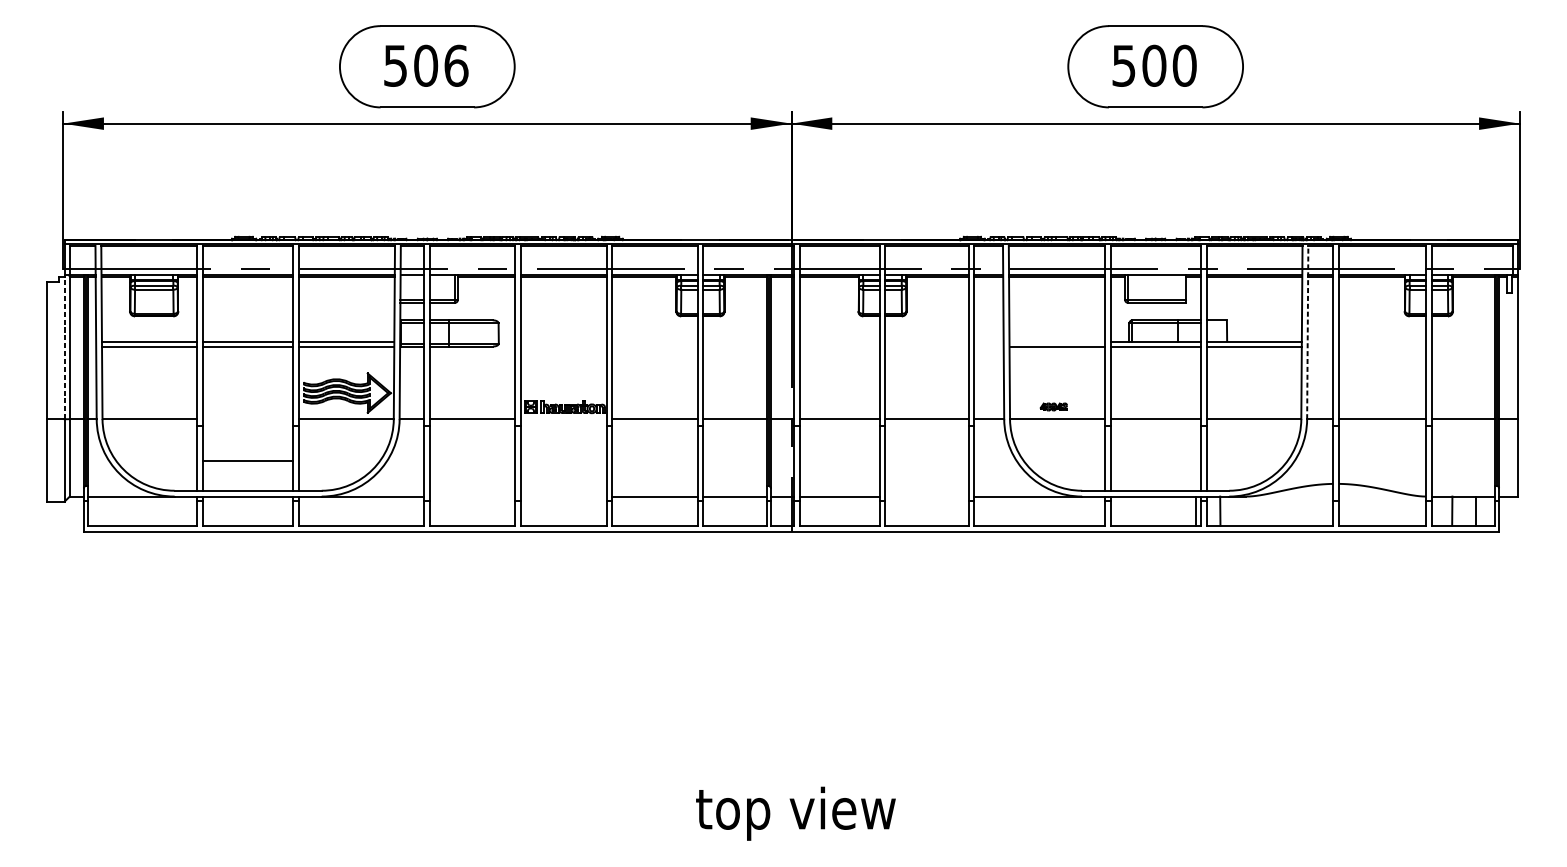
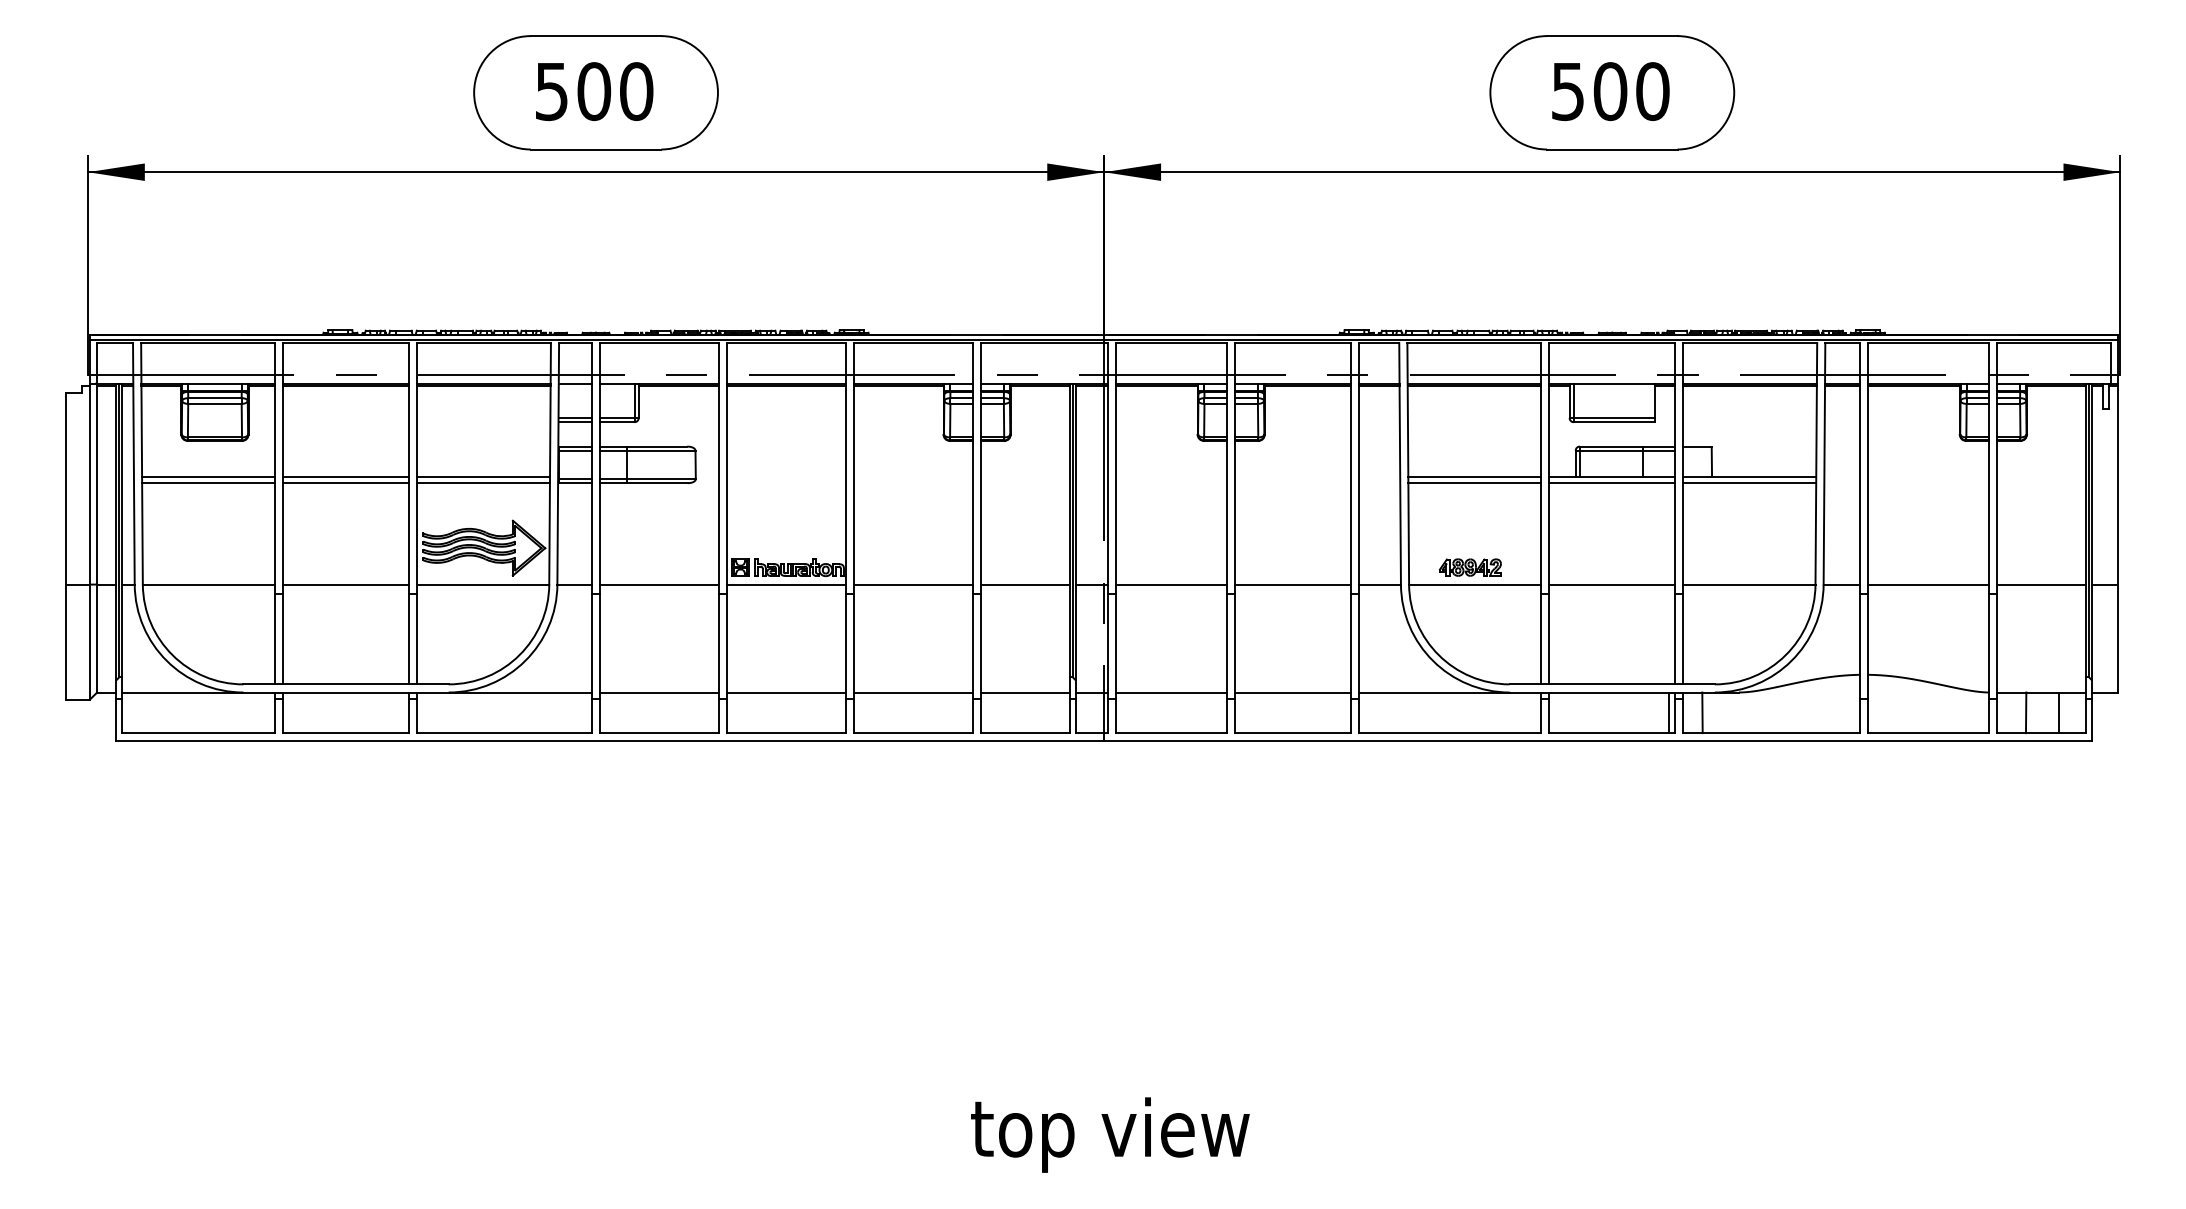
text: (456, 65) -> (636, 91), 506 -> 500
line: (1307, 332) -> (1824, 463), dashed -> solid
line: (1056, 342) -> (1474, 477), added
line: (64, 347) -> (89, 484), dashed -> solid
part: (1053, 406) -> (1469, 567), size x1.67
line: (563, 419) -> (786, 584), added
line: (248, 461) -> (346, 584), moved
line: (472, 496) -> (659, 692), added
line: (563, 496) -> (786, 692), added
line: (927, 496) -> (1293, 692), added

